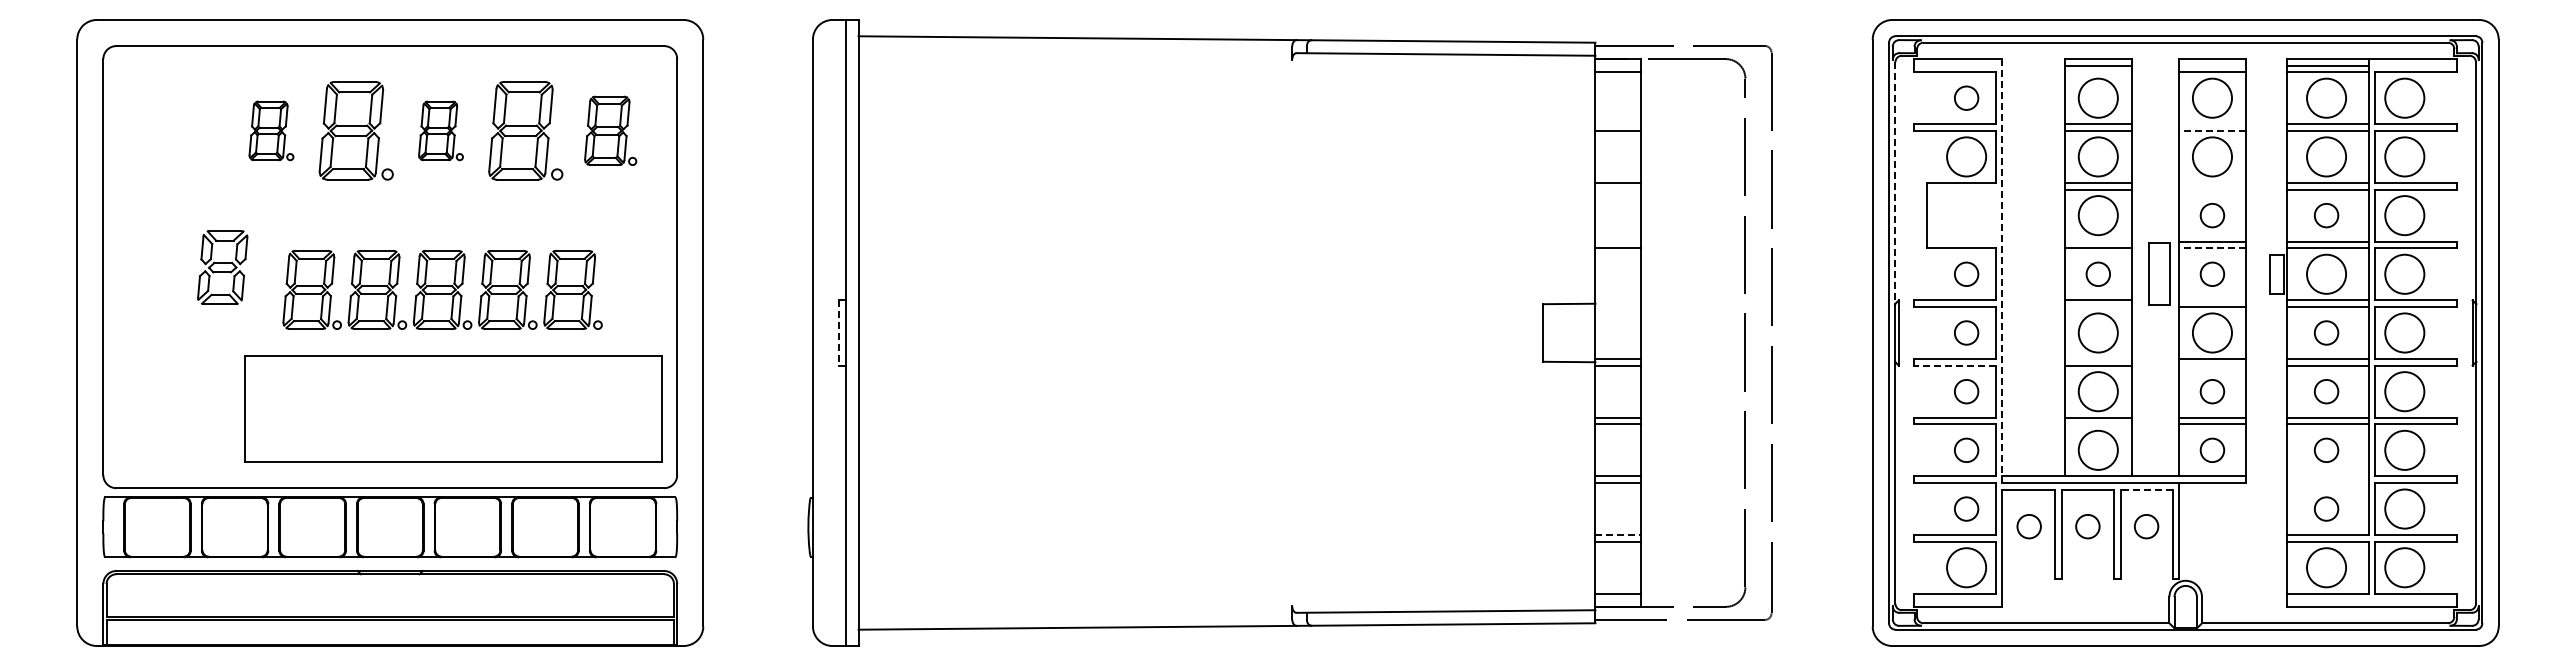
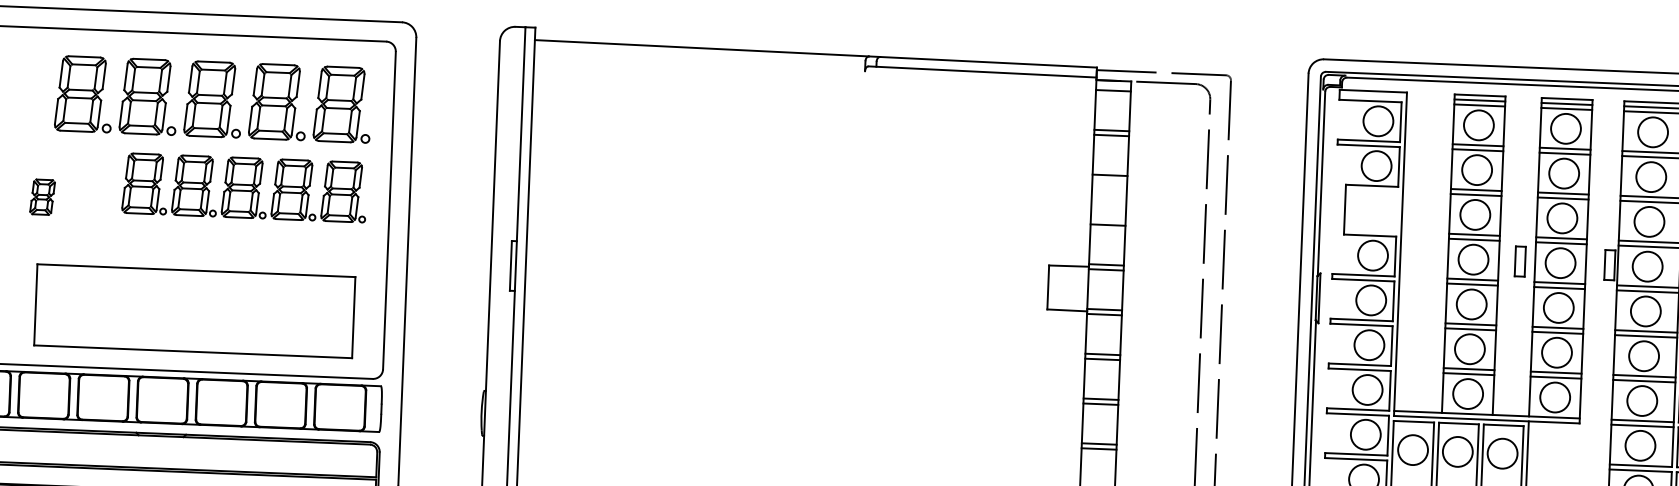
line: (2212, 65) -> (1567, 103), added
line: (2098, 72) -> (1479, 105), added
circle: (1966, 97) -> (1378, 120), size x1.67
line: (1618, 124) -> (1112, 130), added
line: (2212, 124) -> (1565, 148), added
part: (271, 130) -> (84, 93), size x1.67
part: (440, 130) -> (213, 99), size x1.67
part: (610, 130) -> (342, 104), size x1.43
line: (2211, 130) -> (1564, 153), dashed -> solid
line: (1895, 183) -> (1321, 184), dashed -> solid
line: (2212, 183) -> (1563, 193), added
line: (2212, 189) -> (1563, 198), added
circle: (2212, 215) -> (1562, 218), size x1.67
circle: (2326, 215) -> (1649, 221), size x1.67
line: (2098, 241) -> (1474, 234), added
line: (2211, 248) -> (1560, 243), dashed -> solid
part: (222, 267) -> (42, 197), size x0.62
line: (2002, 271) -> (1400, 254), dashed -> solid
circle: (1966, 273) -> (1372, 255), size x1.67
circle: (2097, 273) -> (1472, 259), size x1.67
circle: (2212, 273) -> (1560, 262), size x1.67
part: (2159, 274) -> (1520, 261), size x0.62
part: (442, 289) -> (244, 187), moved
line: (1618, 300) -> (1106, 264), added
line: (2212, 300) -> (1559, 283), added
line: (1618, 306) -> (1106, 269), added
line: (2098, 306) -> (1472, 284), added
circle: (1966, 332) -> (1371, 300), size x1.67
circle: (2326, 332) -> (1645, 311), size x1.67
line: (839, 333) -> (511, 266), dashed -> solid
line: (2098, 359) -> (1471, 324), added
line: (1955, 365) -> (1361, 324), dashed -> solid
line: (2212, 365) -> (1557, 332), added
circle: (1966, 391) -> (1369, 345), size x1.67
circle: (2212, 391) -> (1557, 352), size x1.67
circle: (2326, 391) -> (1644, 356), size x1.67
part: (453, 408) -> (194, 310), moved
line: (2098, 424) -> (1469, 374), added
circle: (1966, 449) -> (1367, 389), size x1.67
circle: (2212, 449) -> (1555, 396), size x1.67
circle: (2326, 449) -> (1642, 400), size x1.67
line: (2327, 476) -> (1642, 420), added
line: (2327, 482) -> (1642, 425), added
line: (2146, 489) -> (1503, 425), dashed -> solid
circle: (1966, 508) -> (1365, 434), size x1.67
circle: (2326, 508) -> (1640, 445), size x1.67
circle: (2028, 526) -> (1412, 449), size x1.67
circle: (2087, 526) -> (1457, 451), size x1.67
circle: (2146, 526) -> (1502, 453), size x1.67
line: (1618, 535) -> (1099, 444), dashed -> solid

